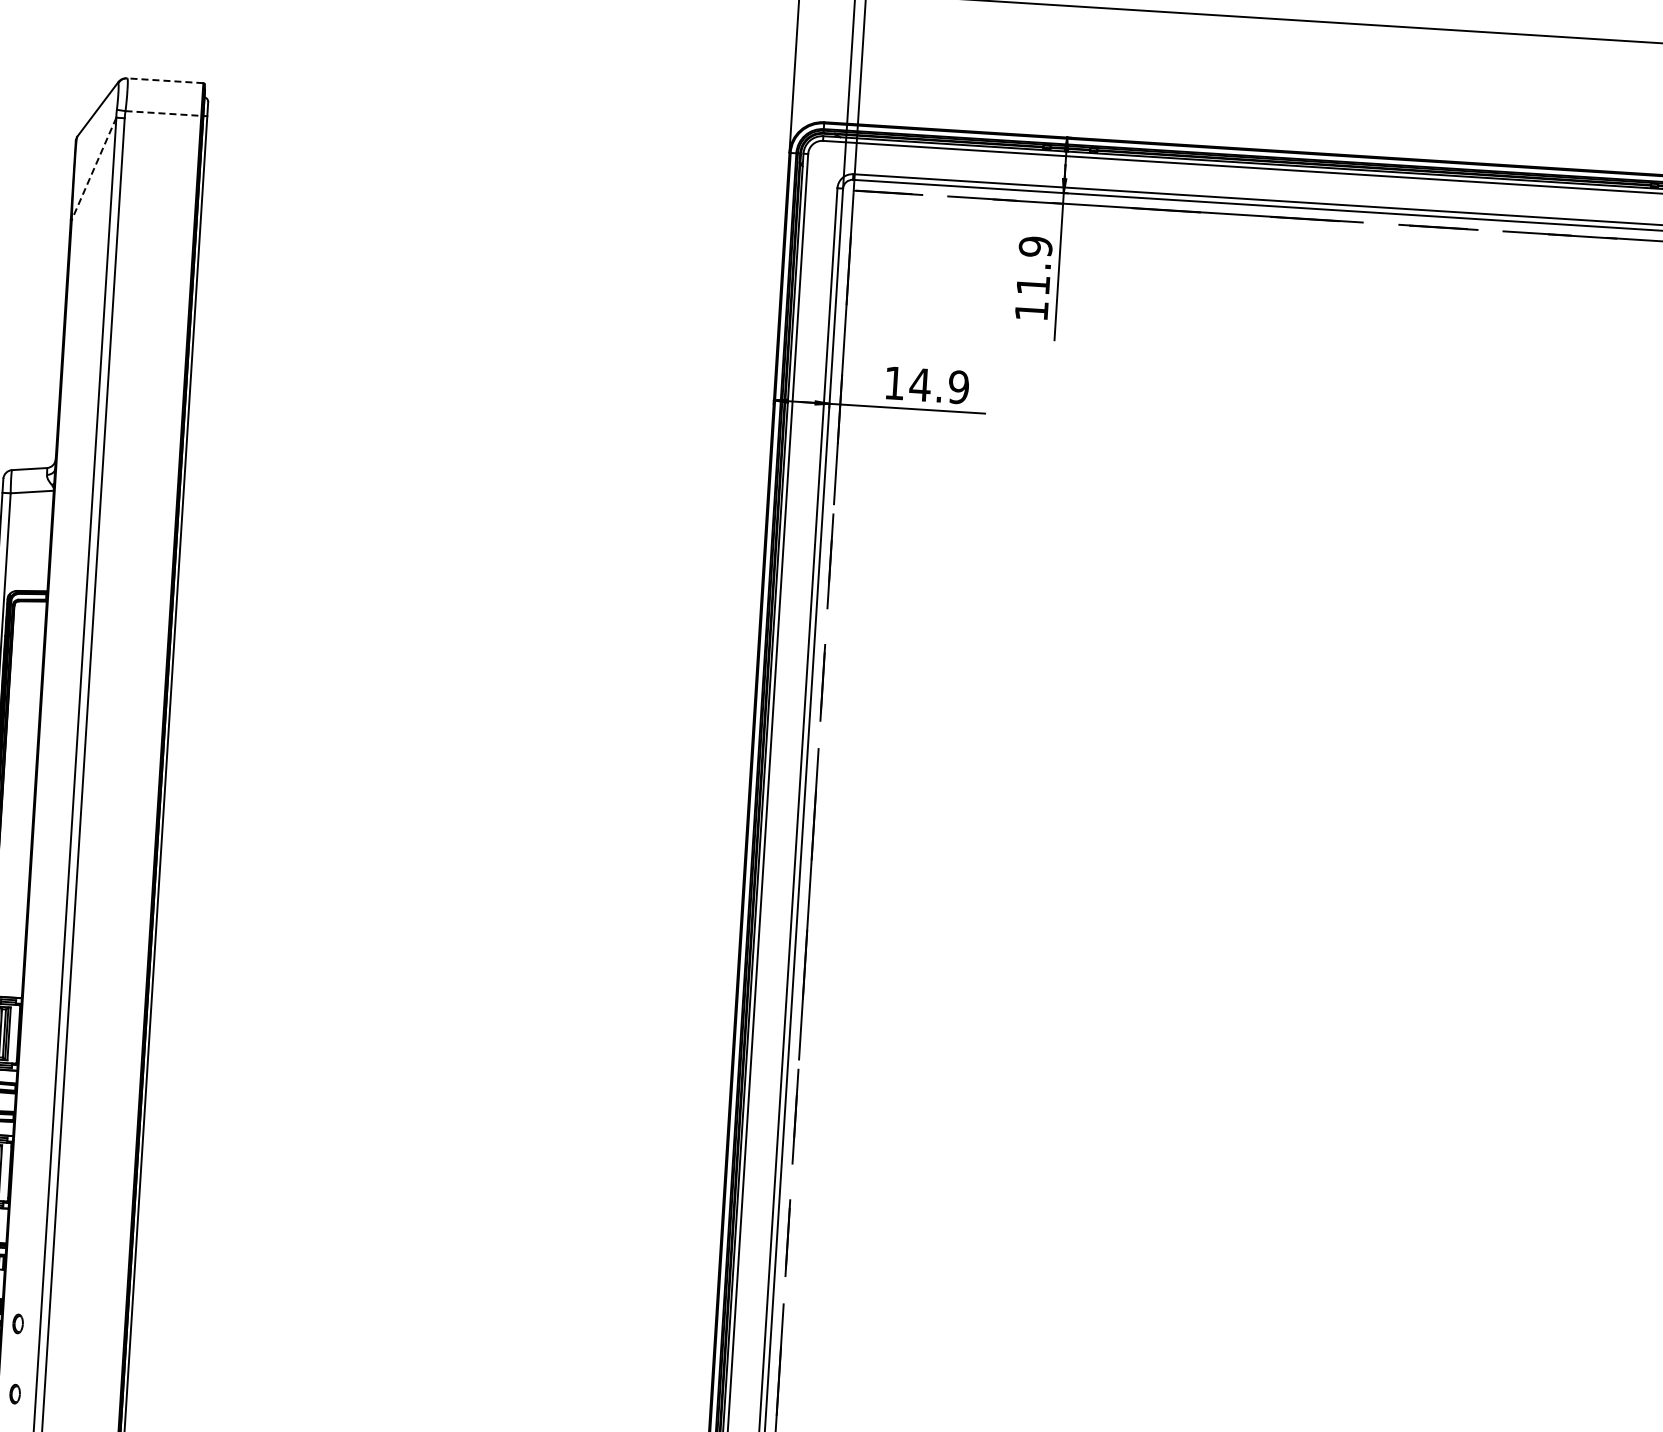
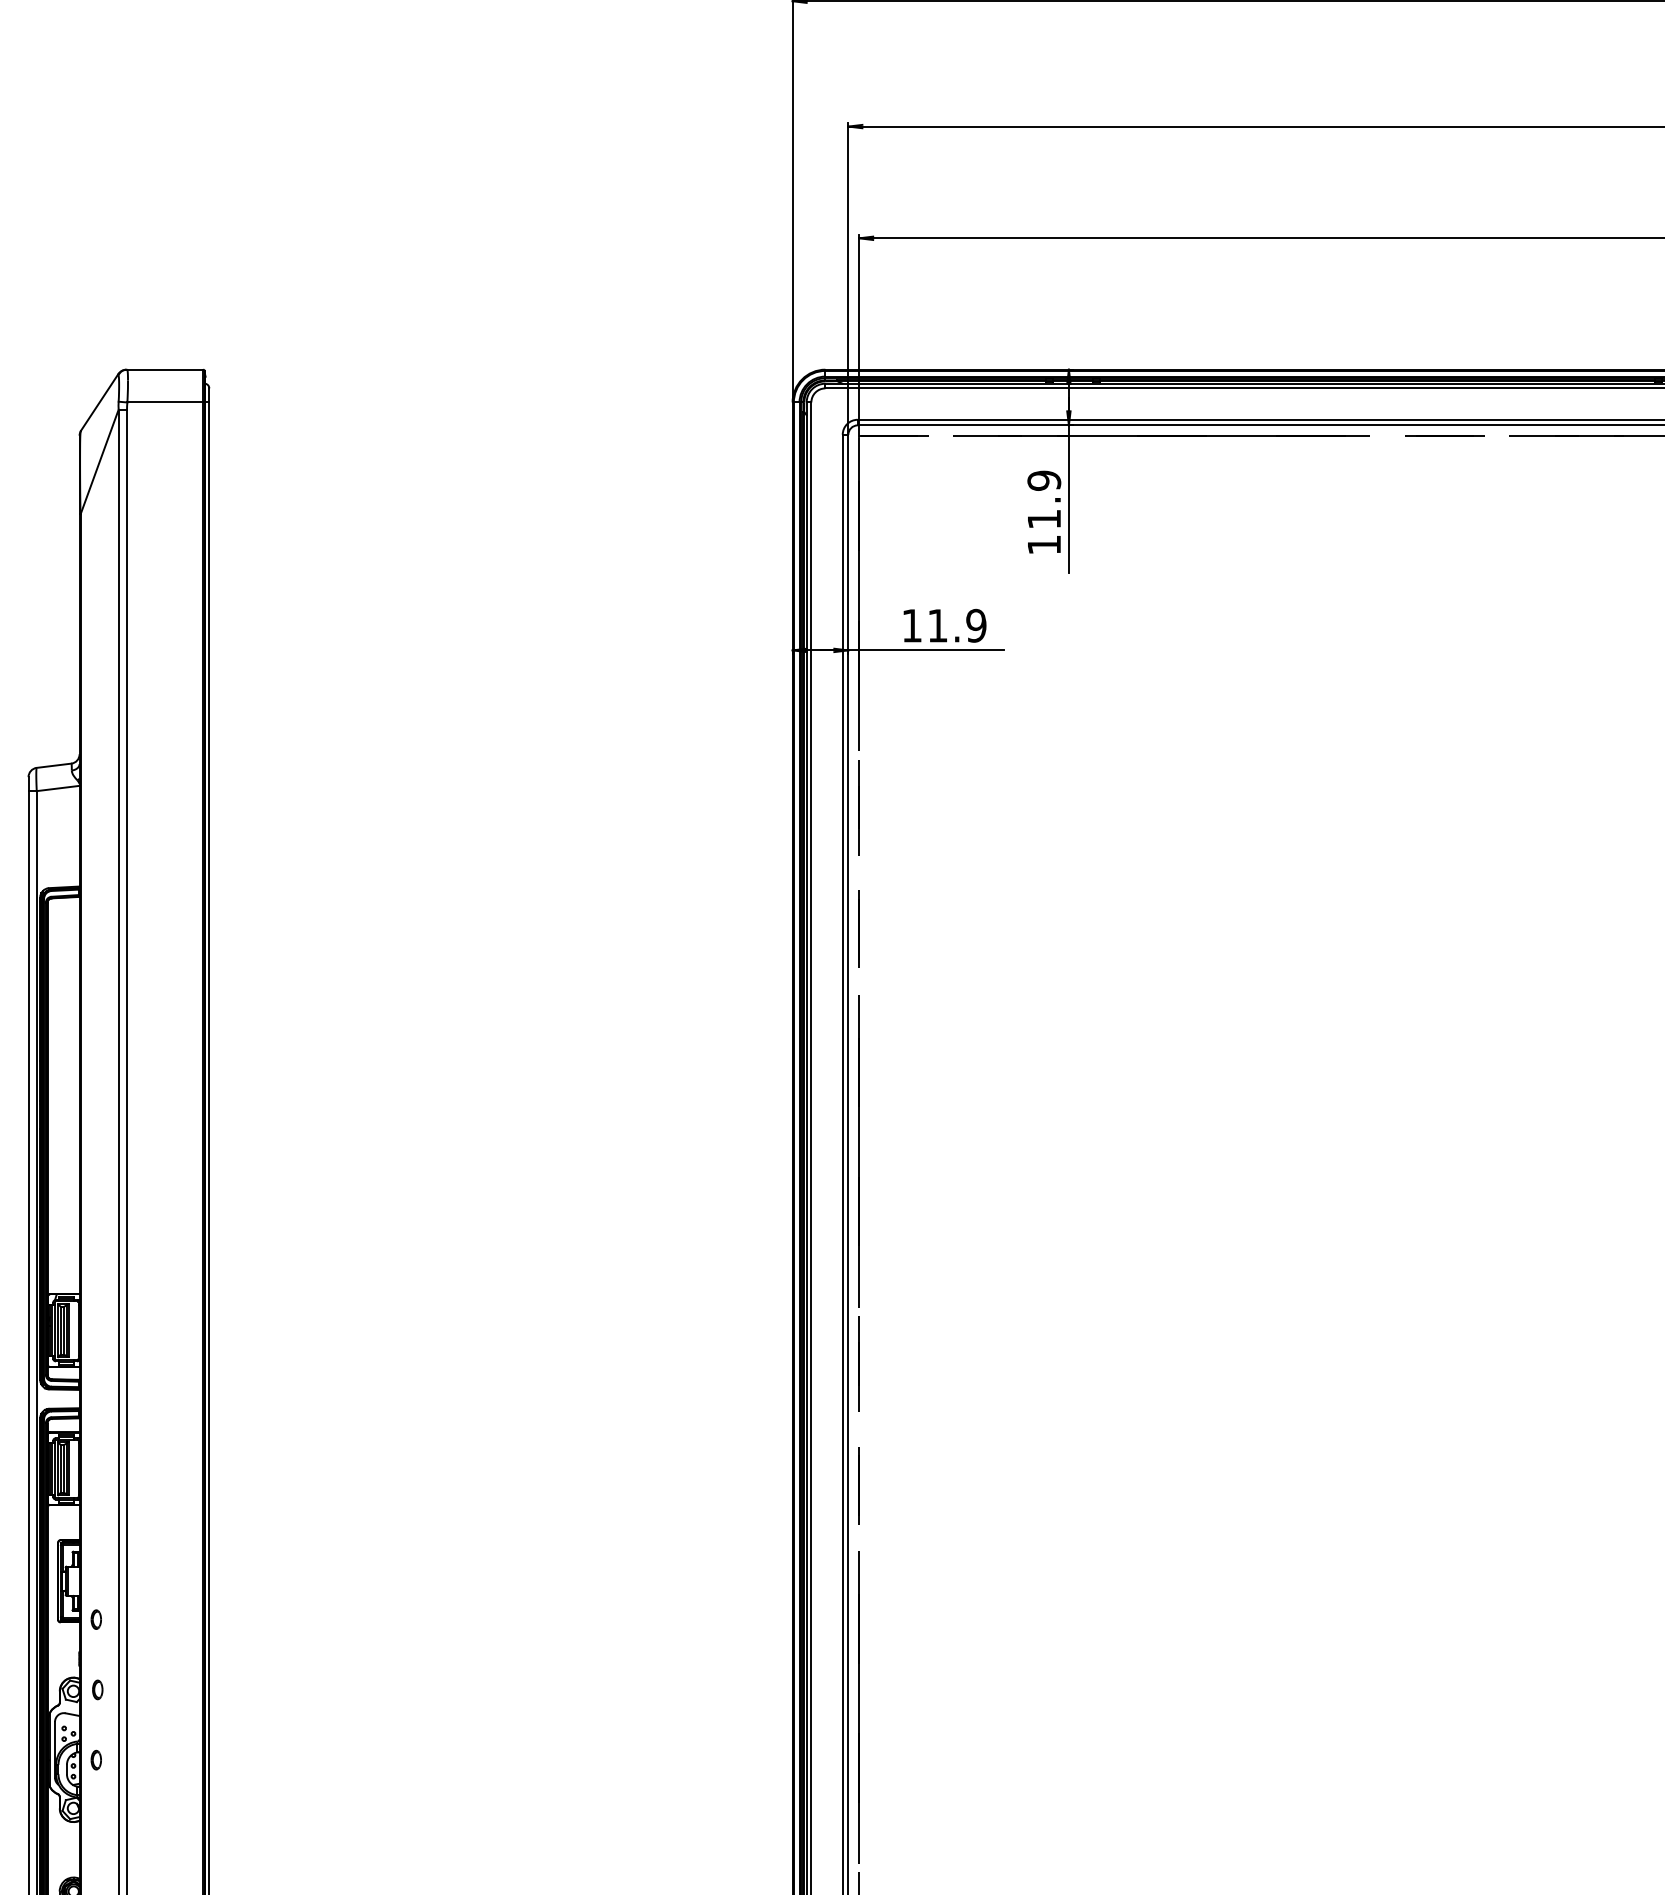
line: (164, 80) -> (164, 369), dashed -> solid
line: (164, 113) -> (166, 402), dashed -> solid
line: (93, 169) -> (99, 462), dashed -> solid
text: (920, 384) -> (937, 625), 14.9 -> 11.9

